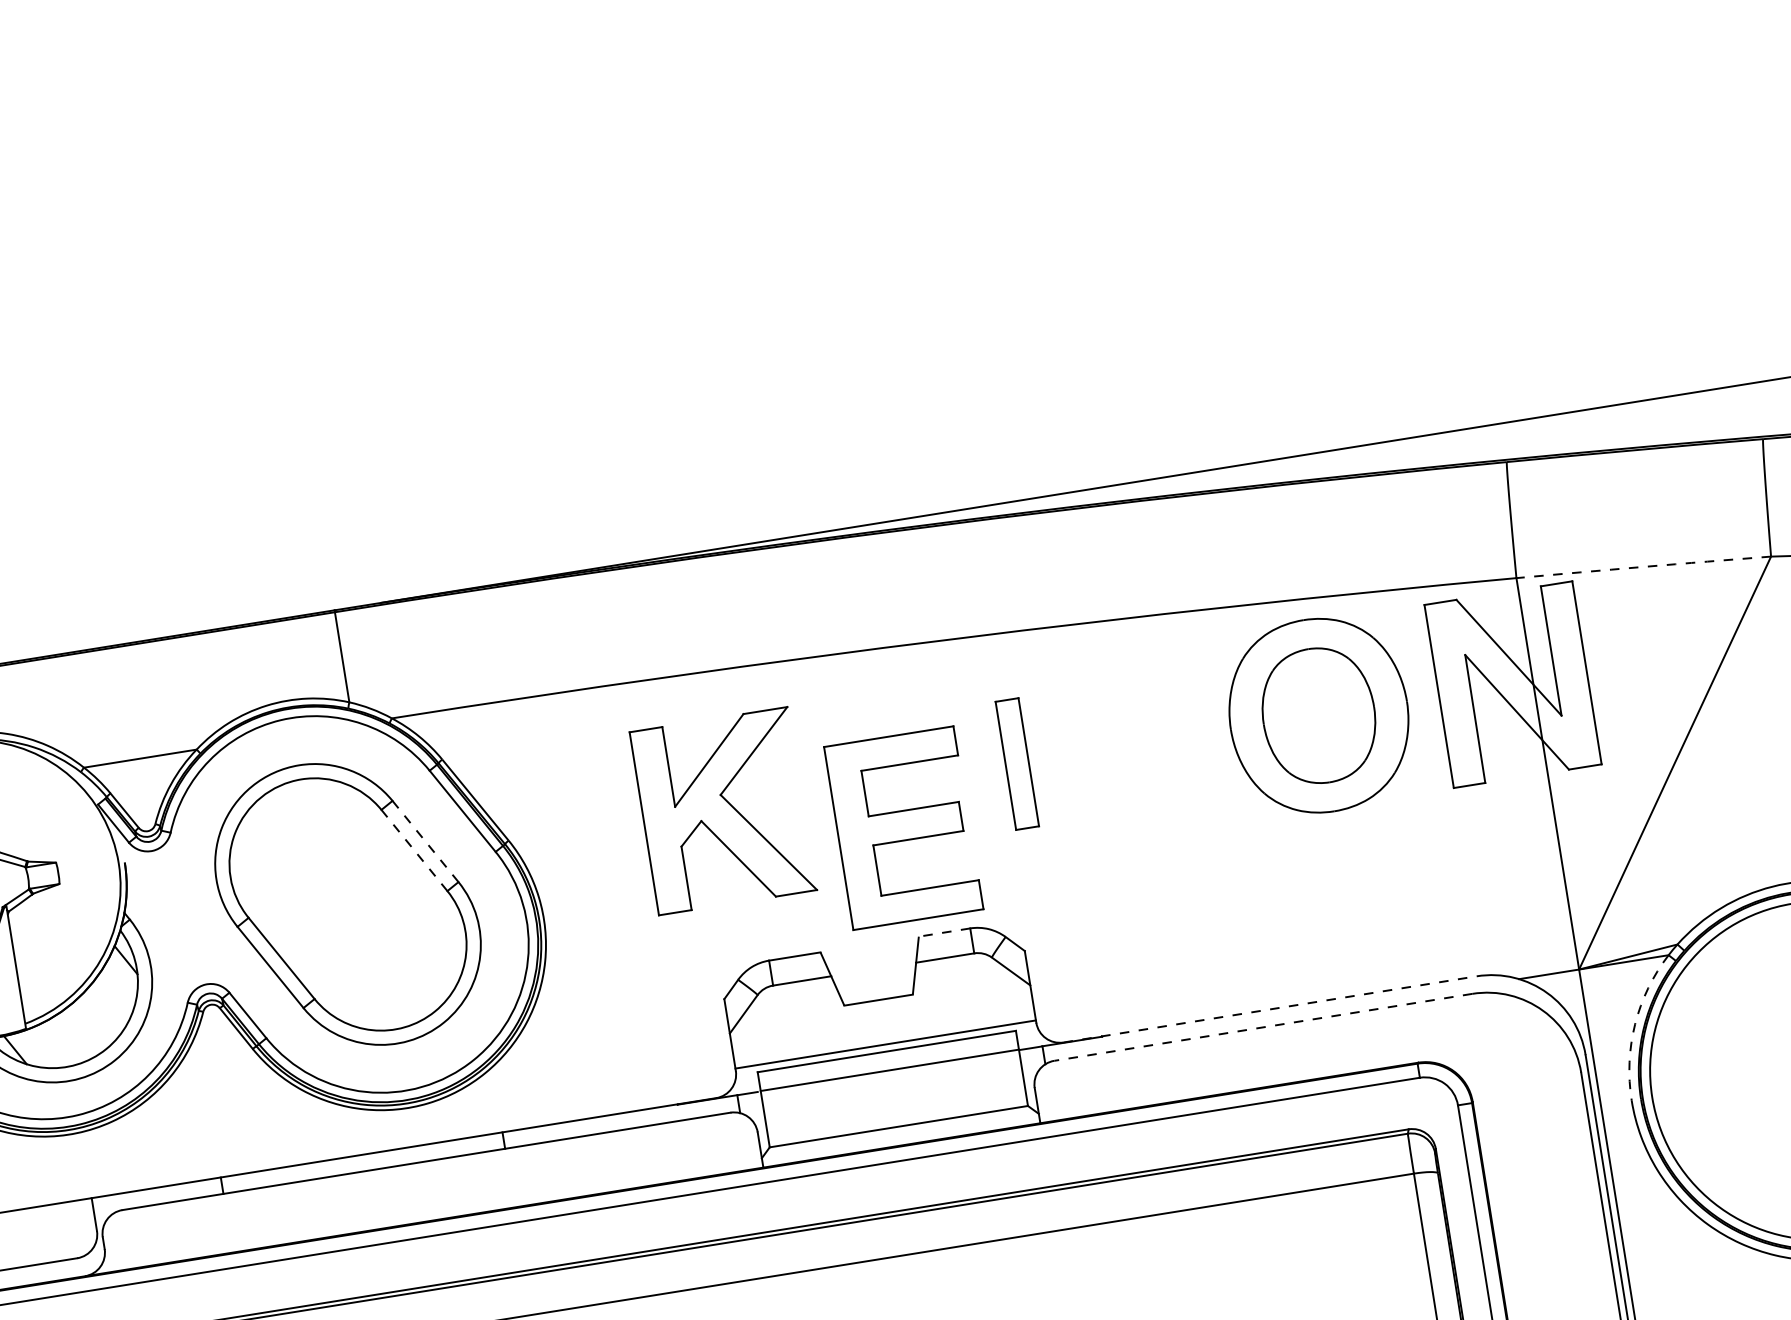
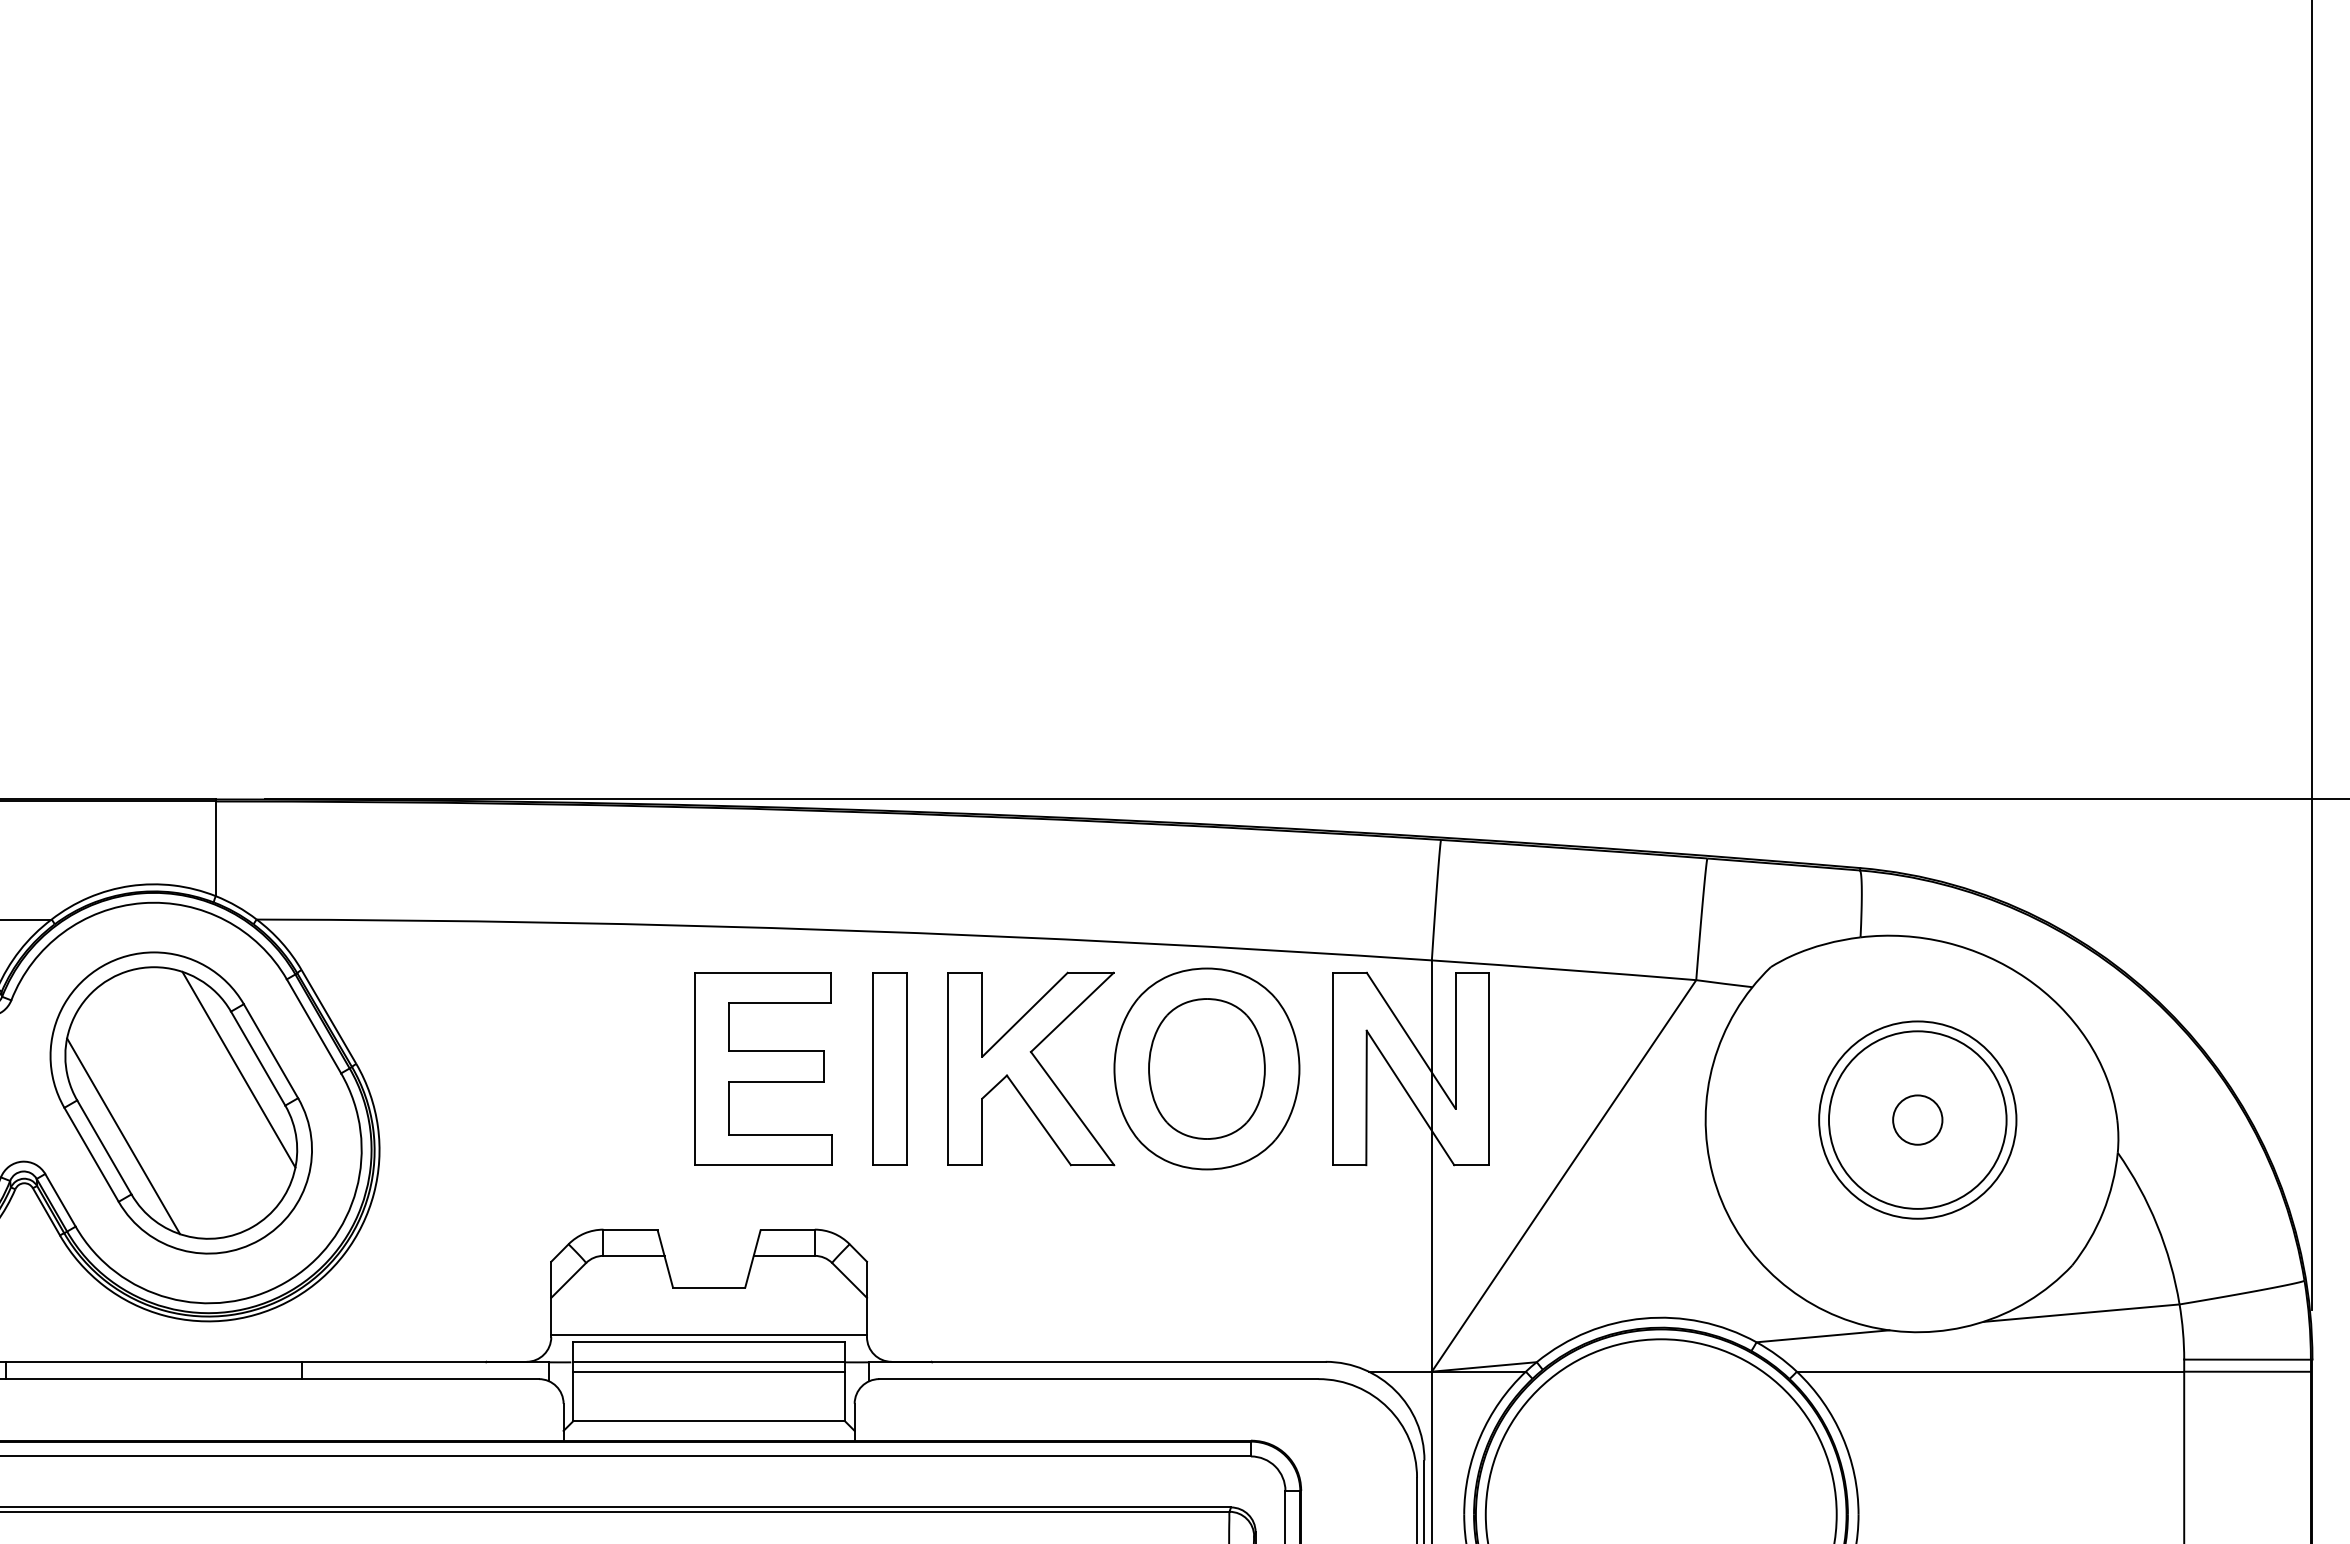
arc: (1644, 566) -> (1564, 969), dashed -> solid
part: (1016, 763) -> (889, 1068), size x1.43
part: (723, 810) -> (1031, 1068), moved
part: (904, 827) -> (763, 1068), moved
line: (426, 841) -> (271, 1051), dashed -> solid
line: (414, 851) -> (258, 1059), dashed -> solid
line: (397, 863) -> (238, 1069), added
line: (944, 932) -> (787, 1229), dashed -> solid
line: (298, 945) -> (123, 1136), added
line: (1270, 1008) -> (1109, 1361), dashed -> solid
arc: (1635, 1023) -> (1480, 1436), dashed -> solid
line: (1263, 1027) -> (1098, 1379), dashed -> solid
line: (890, 1079) -> (708, 1371), added

